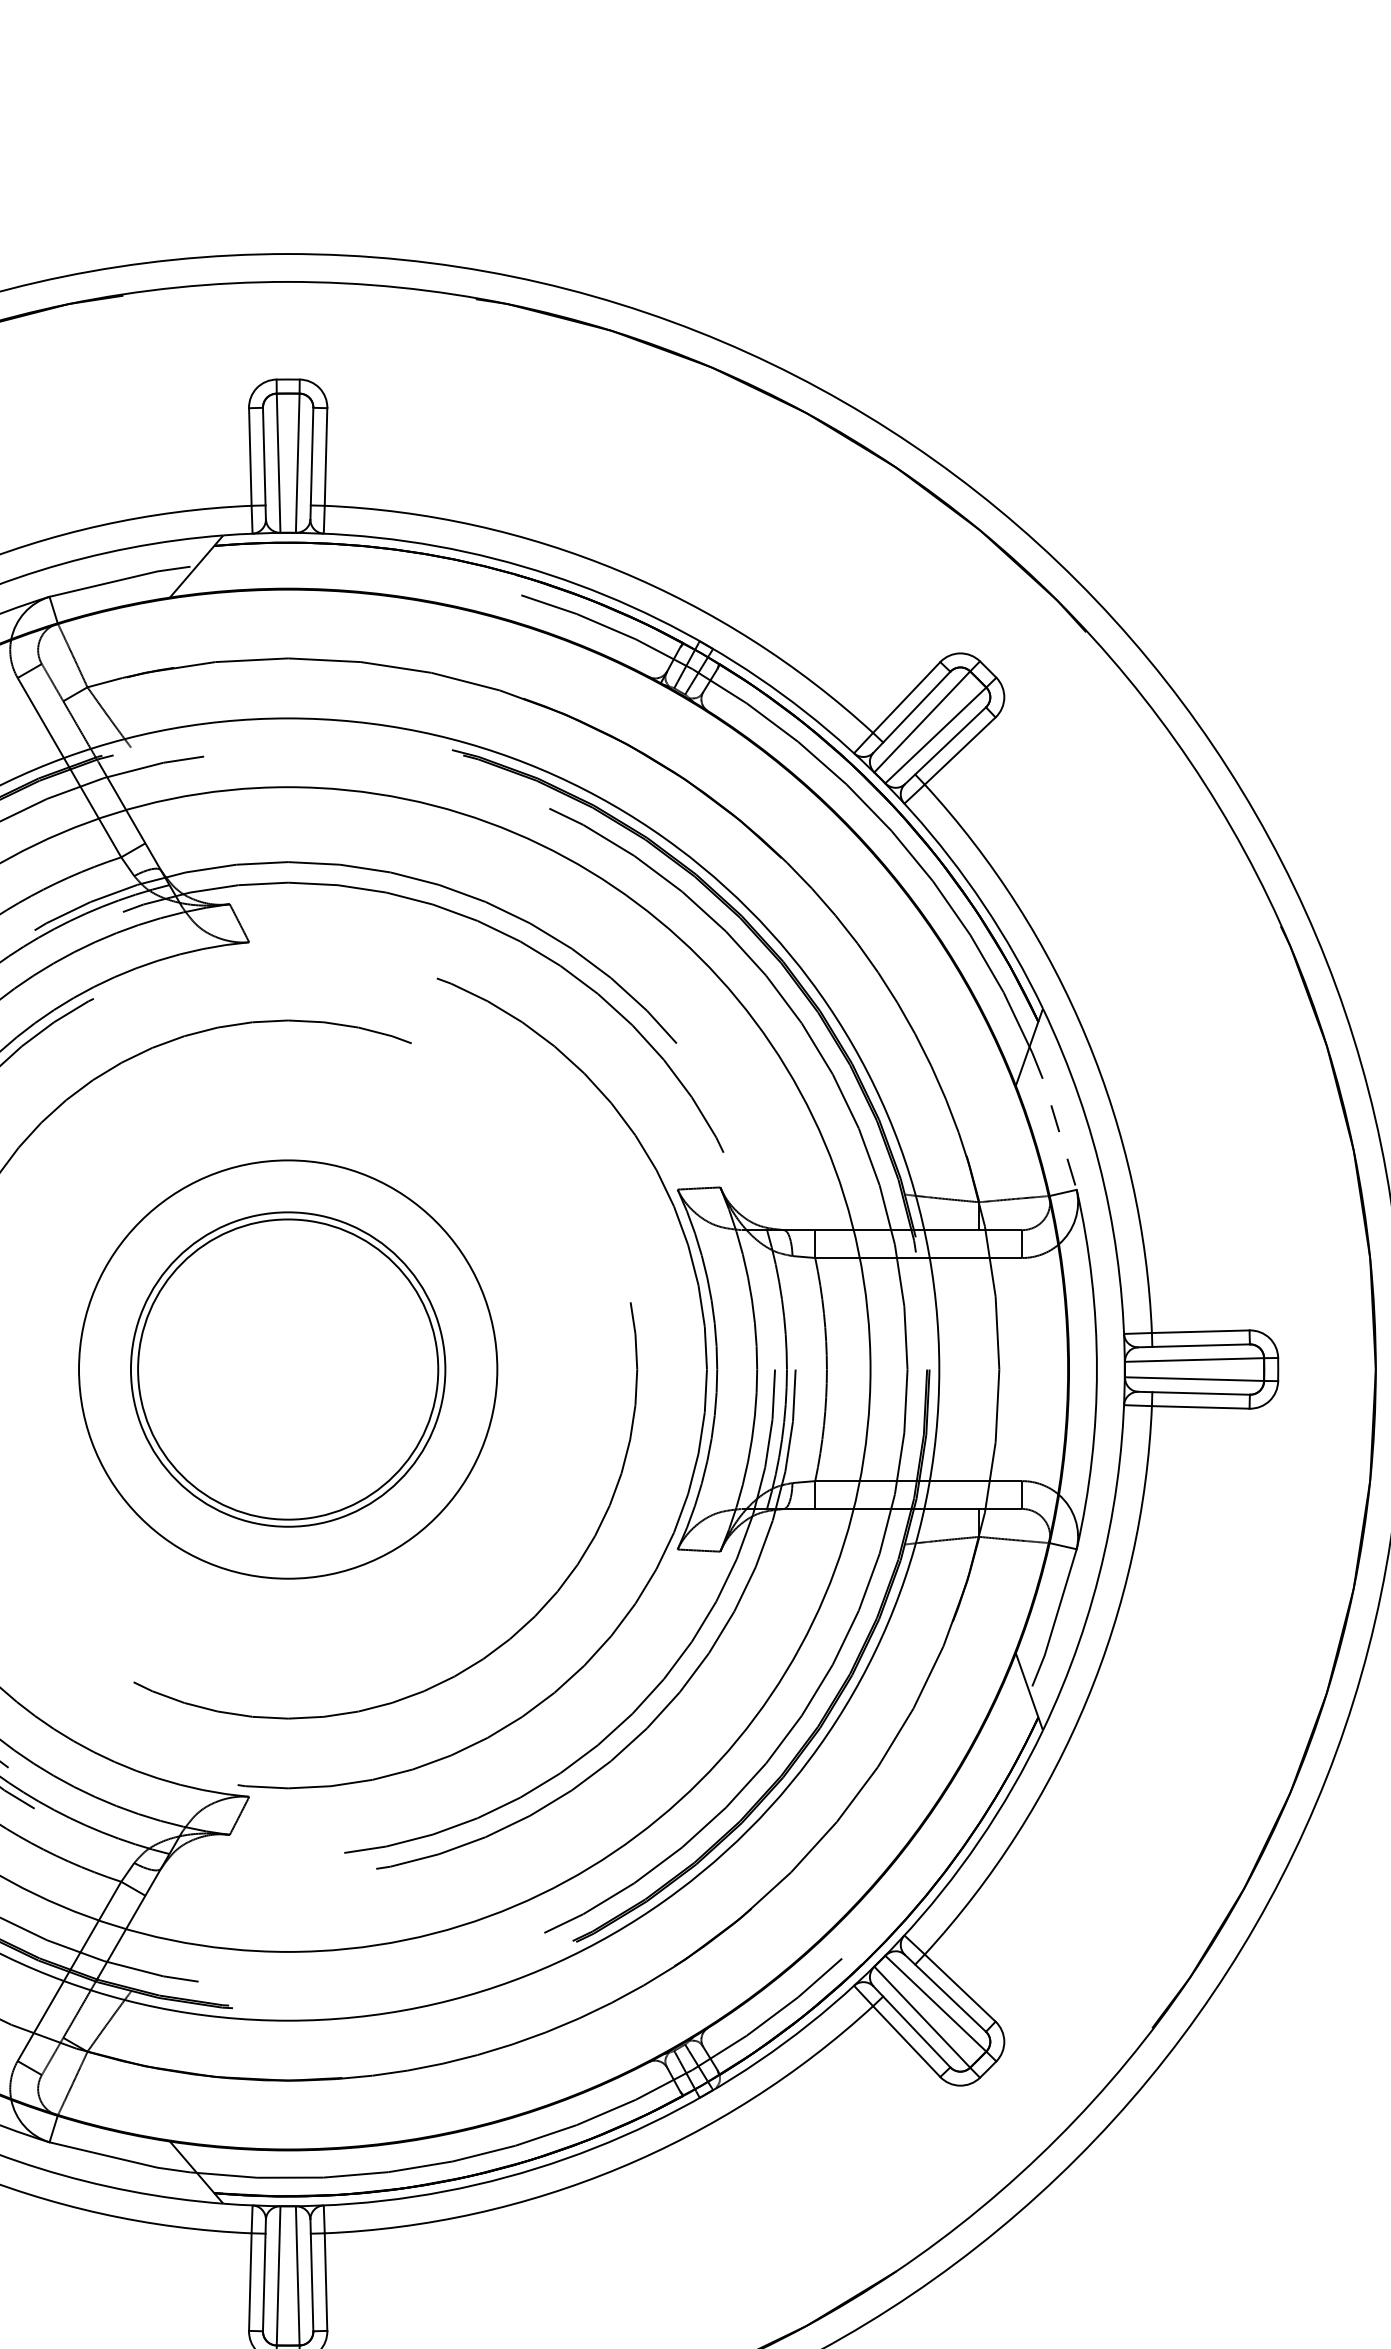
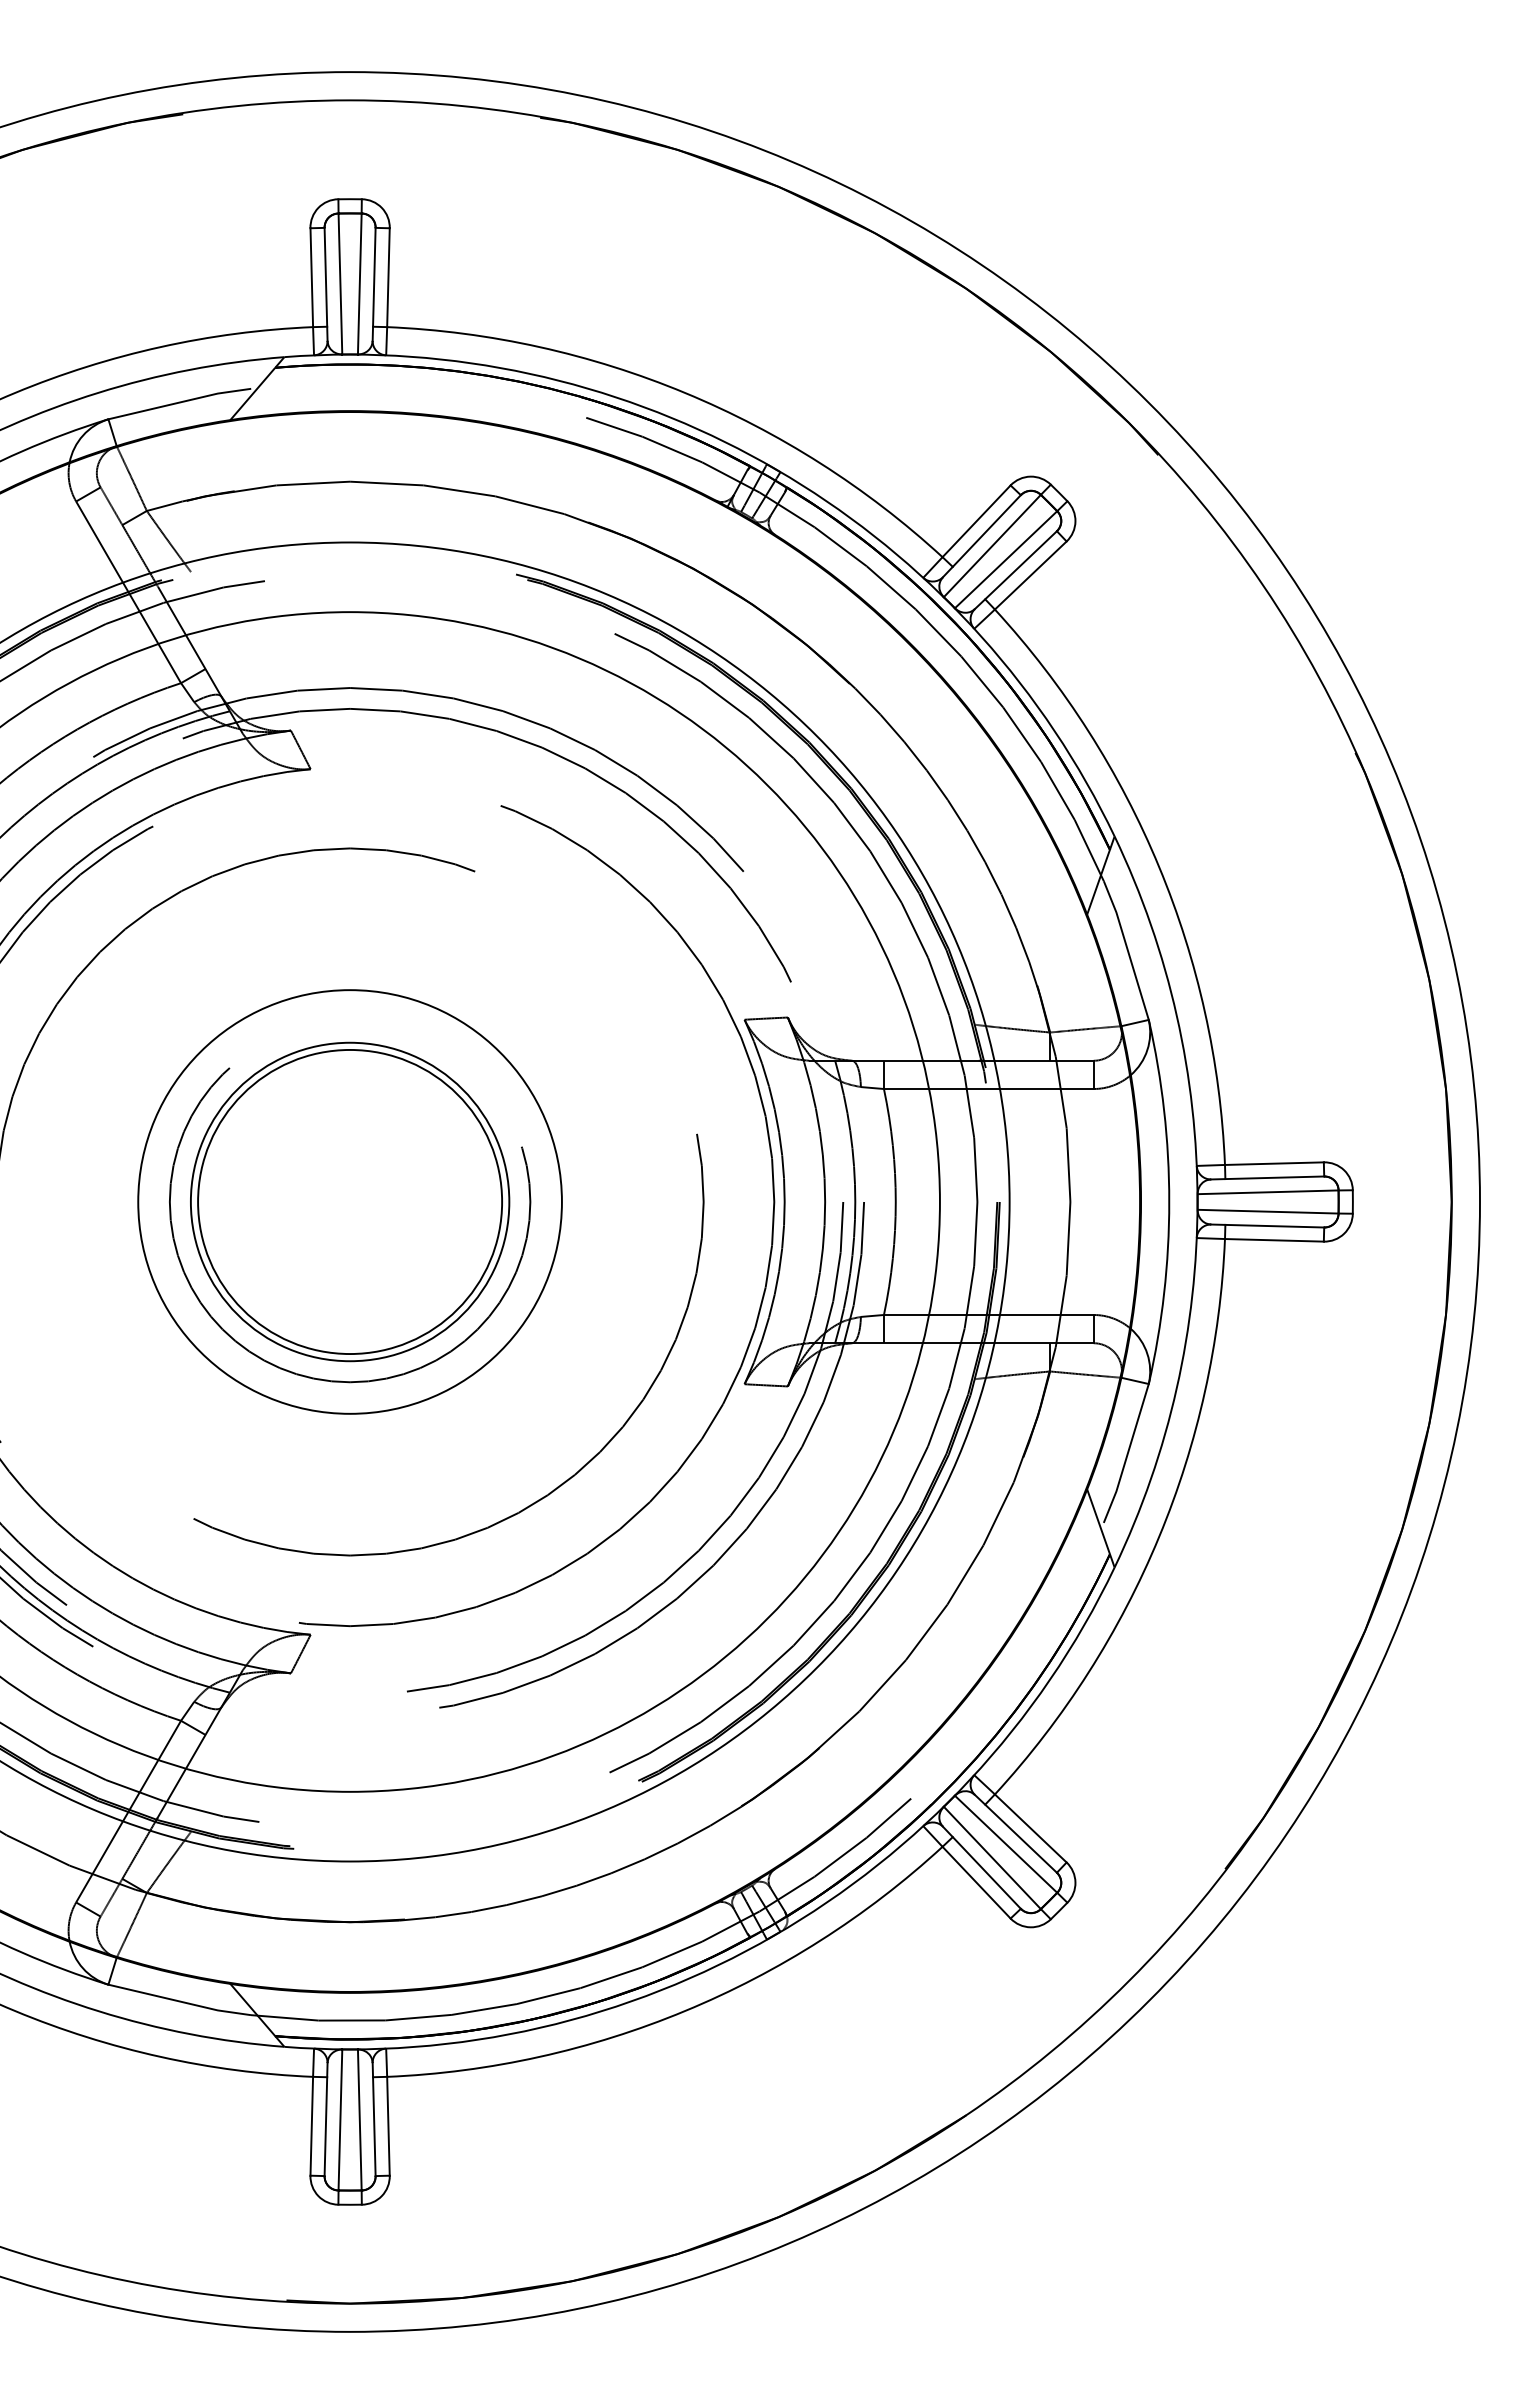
line: (1055, 1120) -> (1127, 949), dashed -> solid
circle: (288, 1392) -> (350, 1225), added

